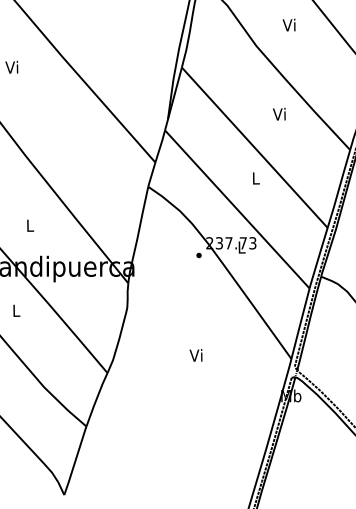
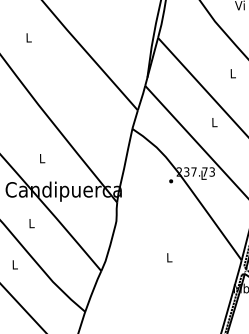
text: (11, 66) -> (28, 37), Vi -> L
text: (278, 113) -> (231, 72), Vi -> L
text: (195, 355) -> (168, 257), Vi -> L

